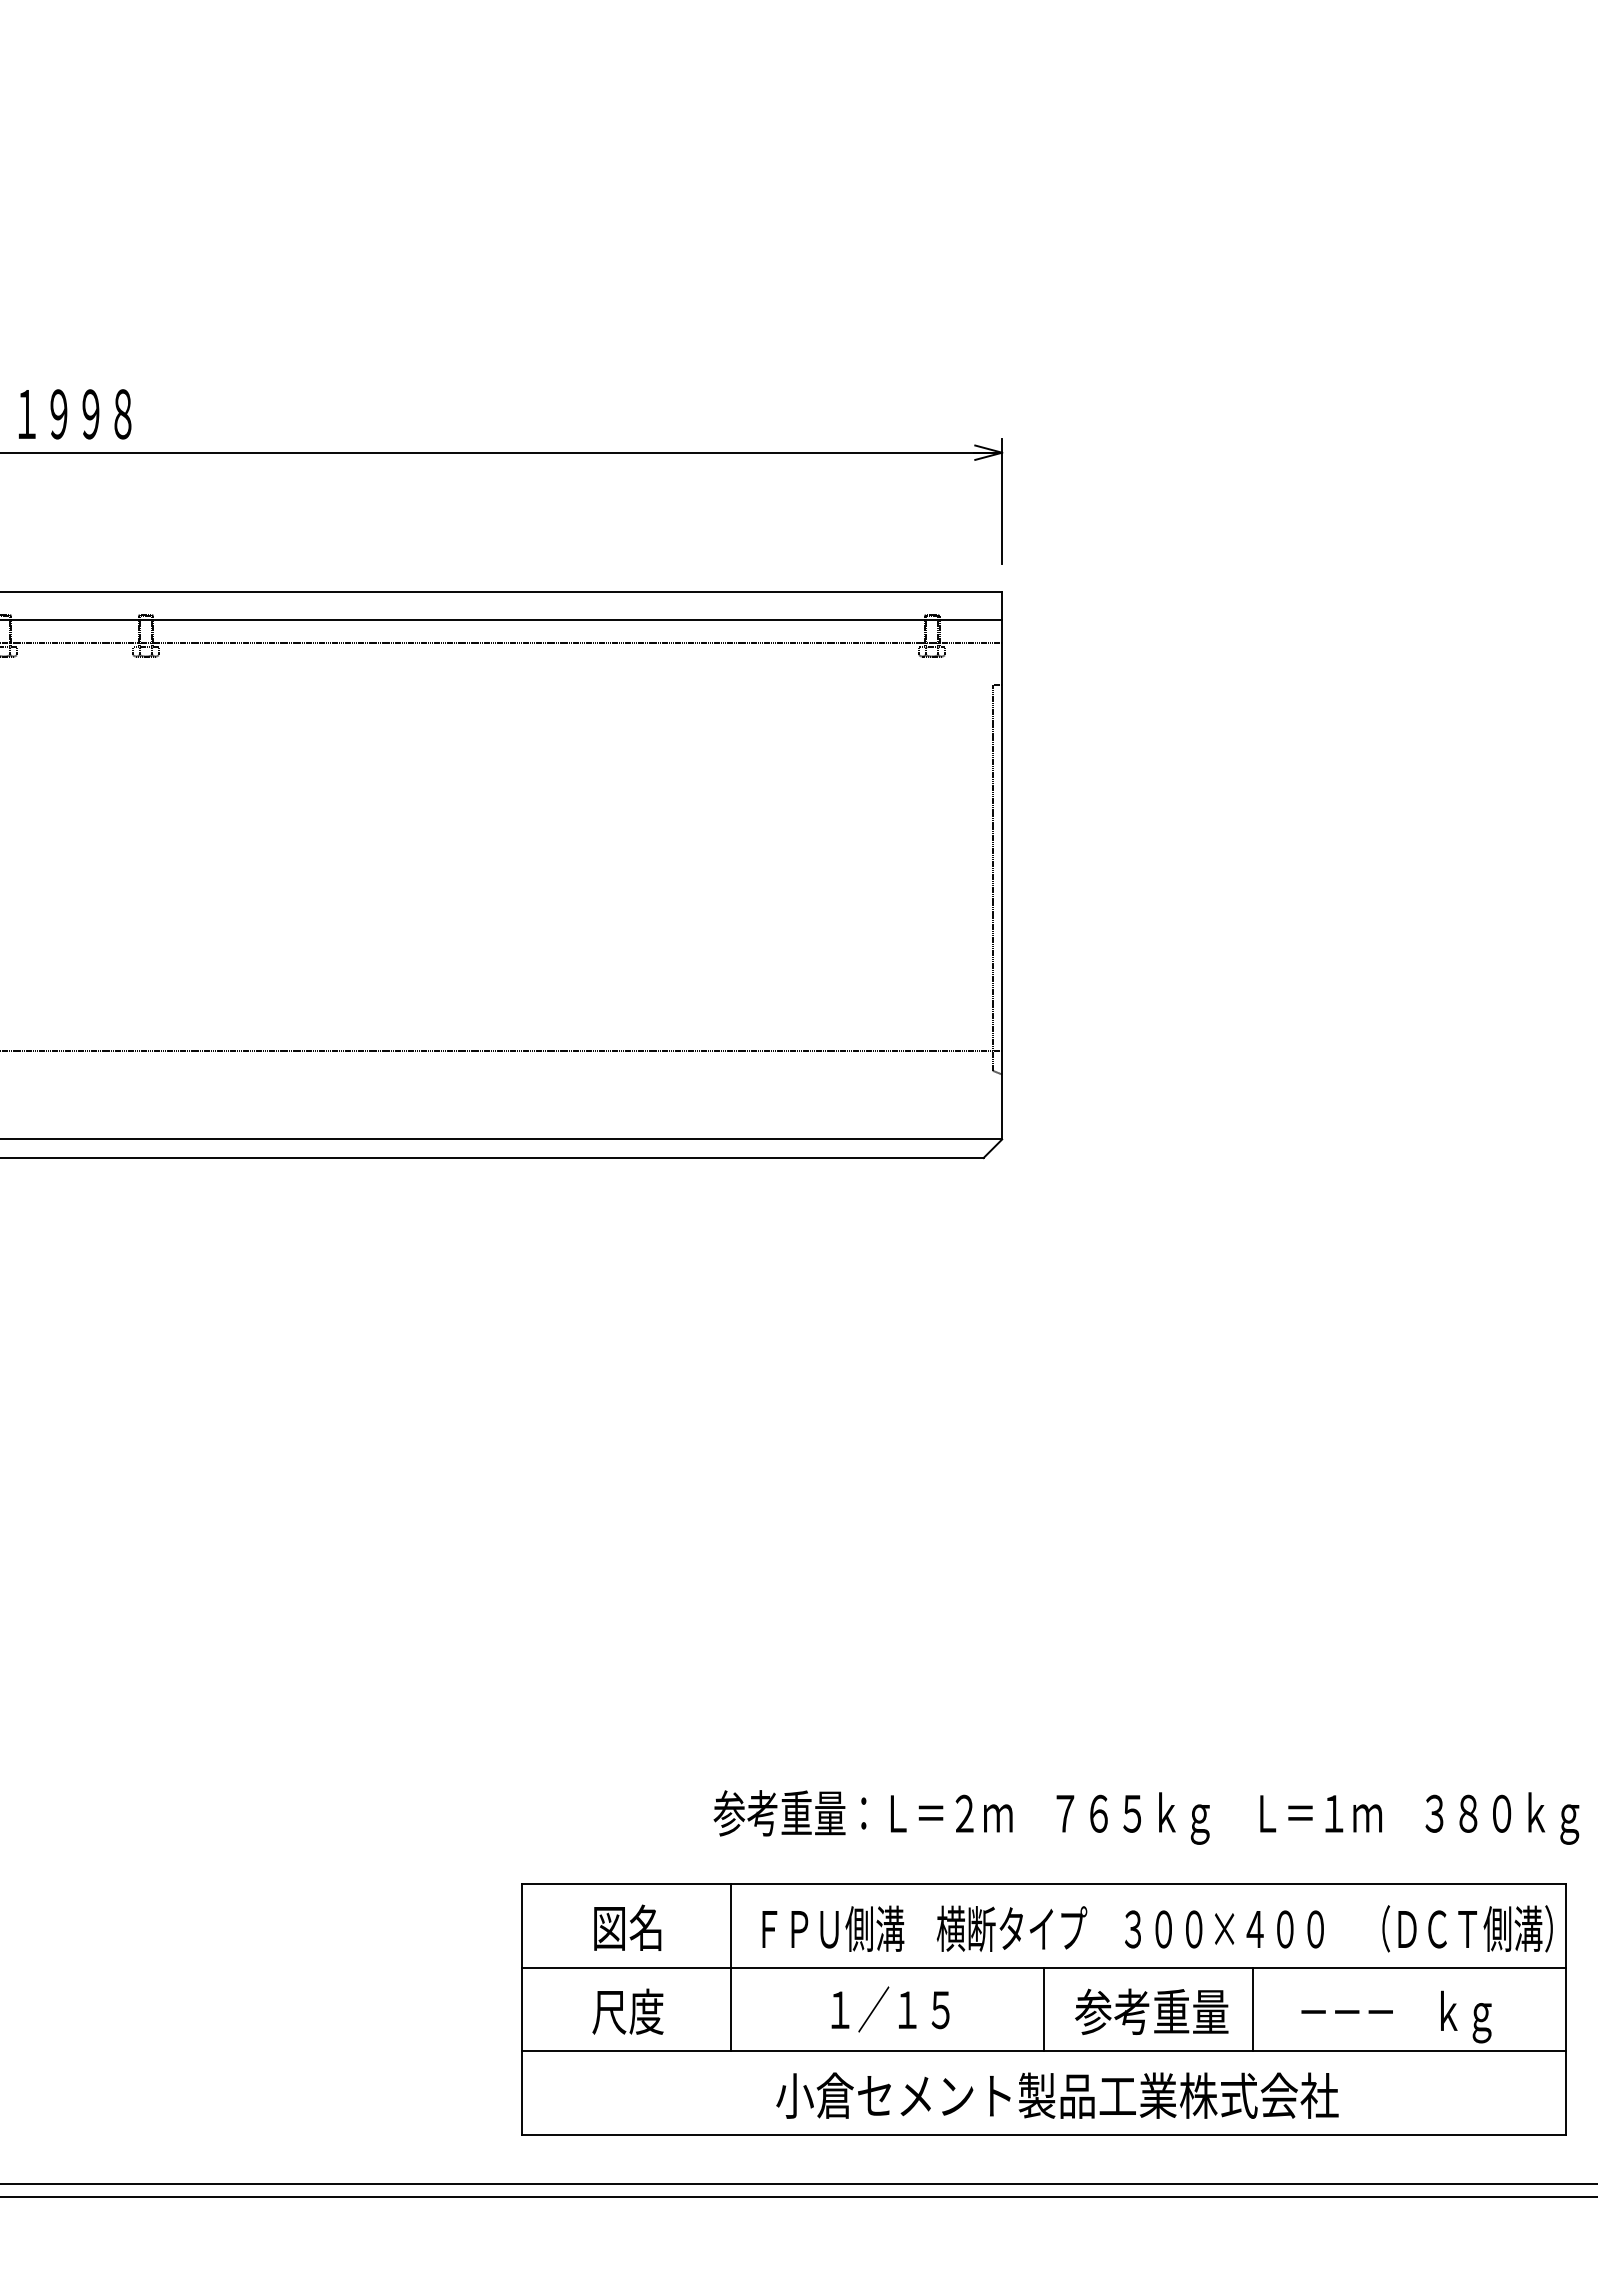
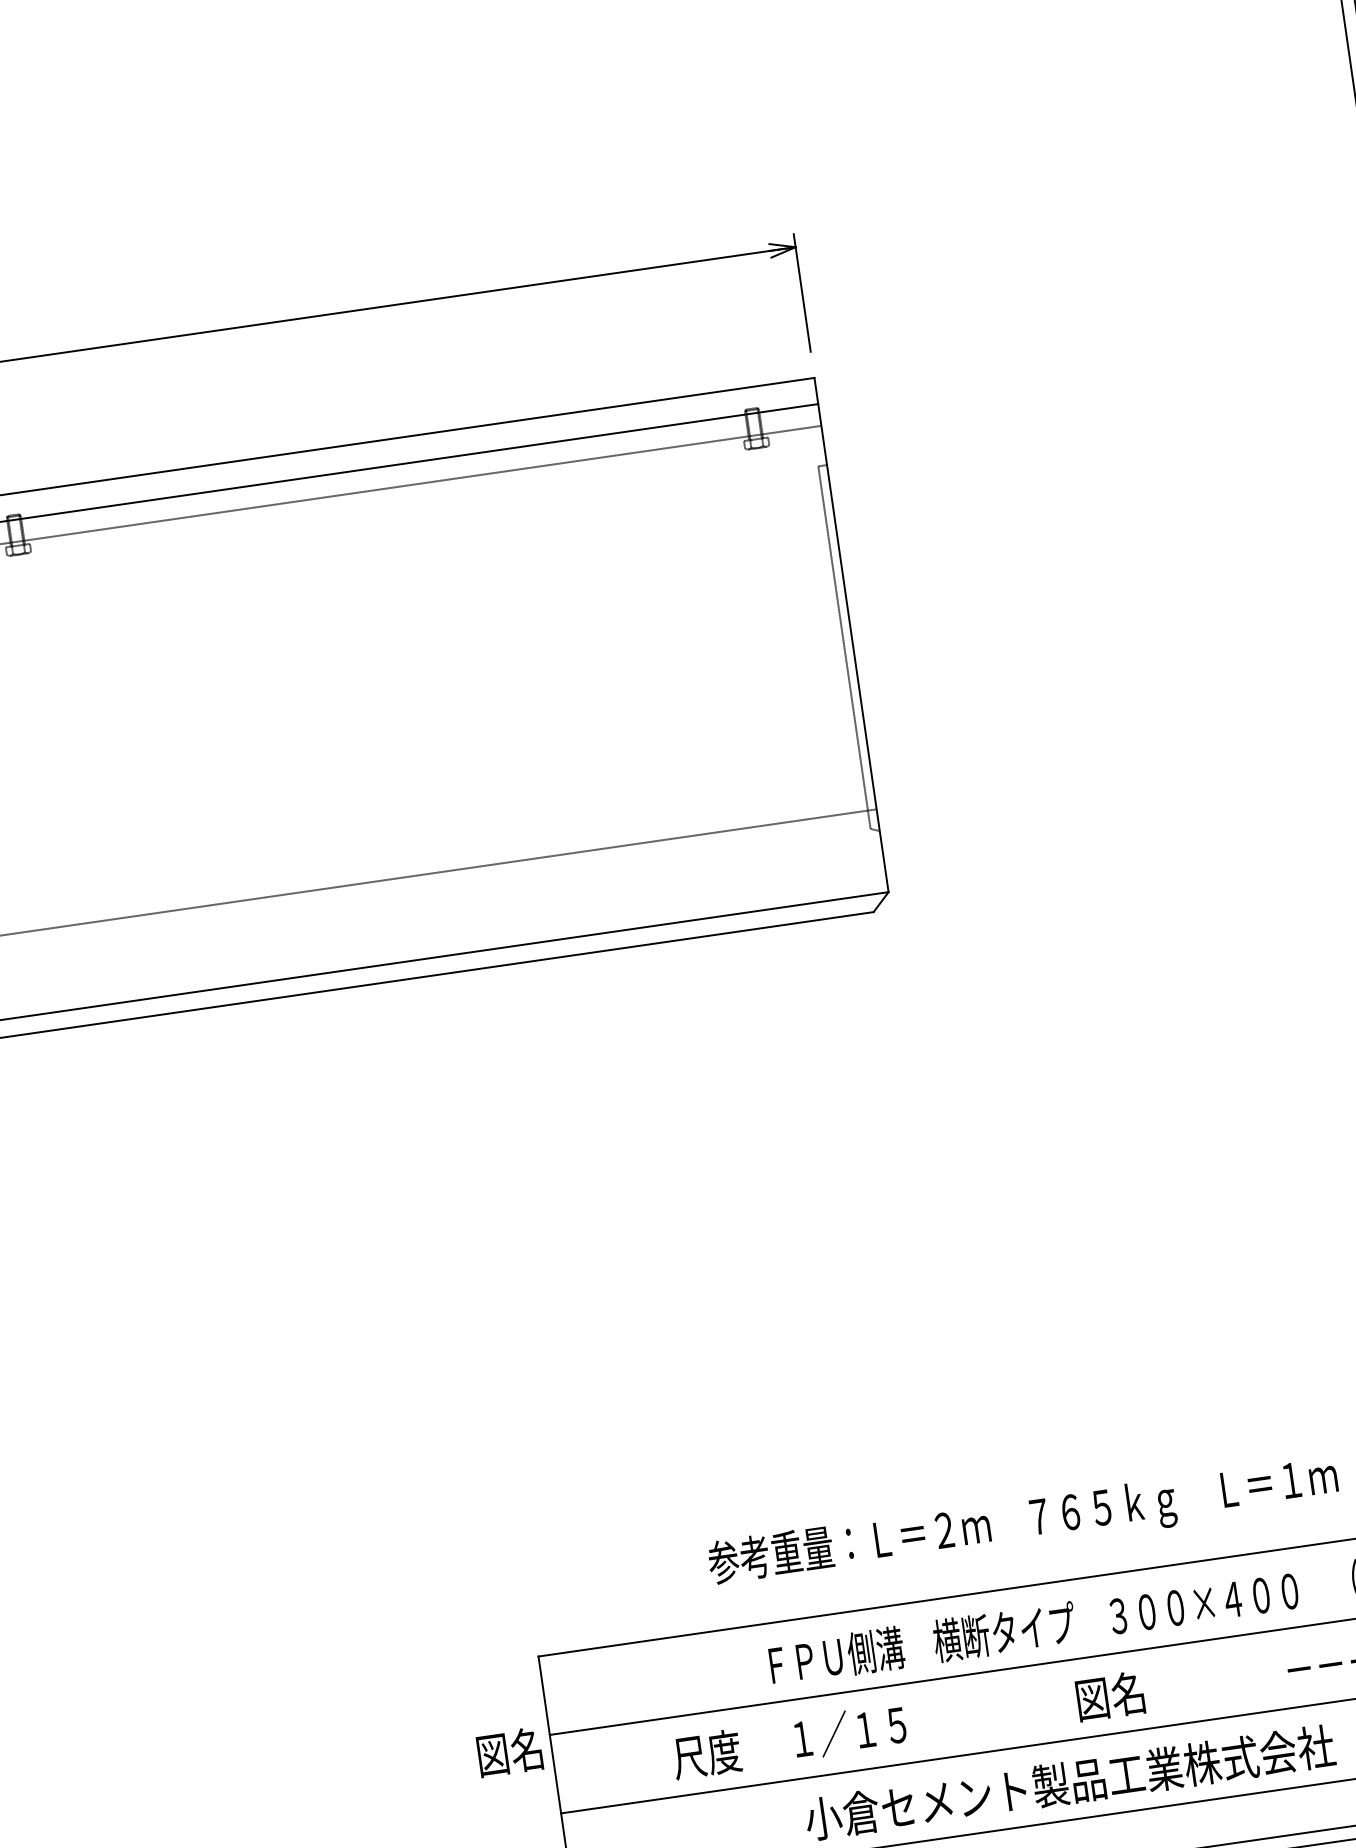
text: (627, 1927) -> (509, 1751), moved
line: (730, 1967) -> (745, 1706), removed
text: (890, 2009) -> (849, 1731), moved
line: (1044, 2009) -> (1046, 1703), removed
line: (1252, 2009) -> (1241, 1675), removed
text: (627, 2011) -> (706, 1754), moved
text: (1151, 2011) -> (1146, 1690), 参考重量 -> 図名

